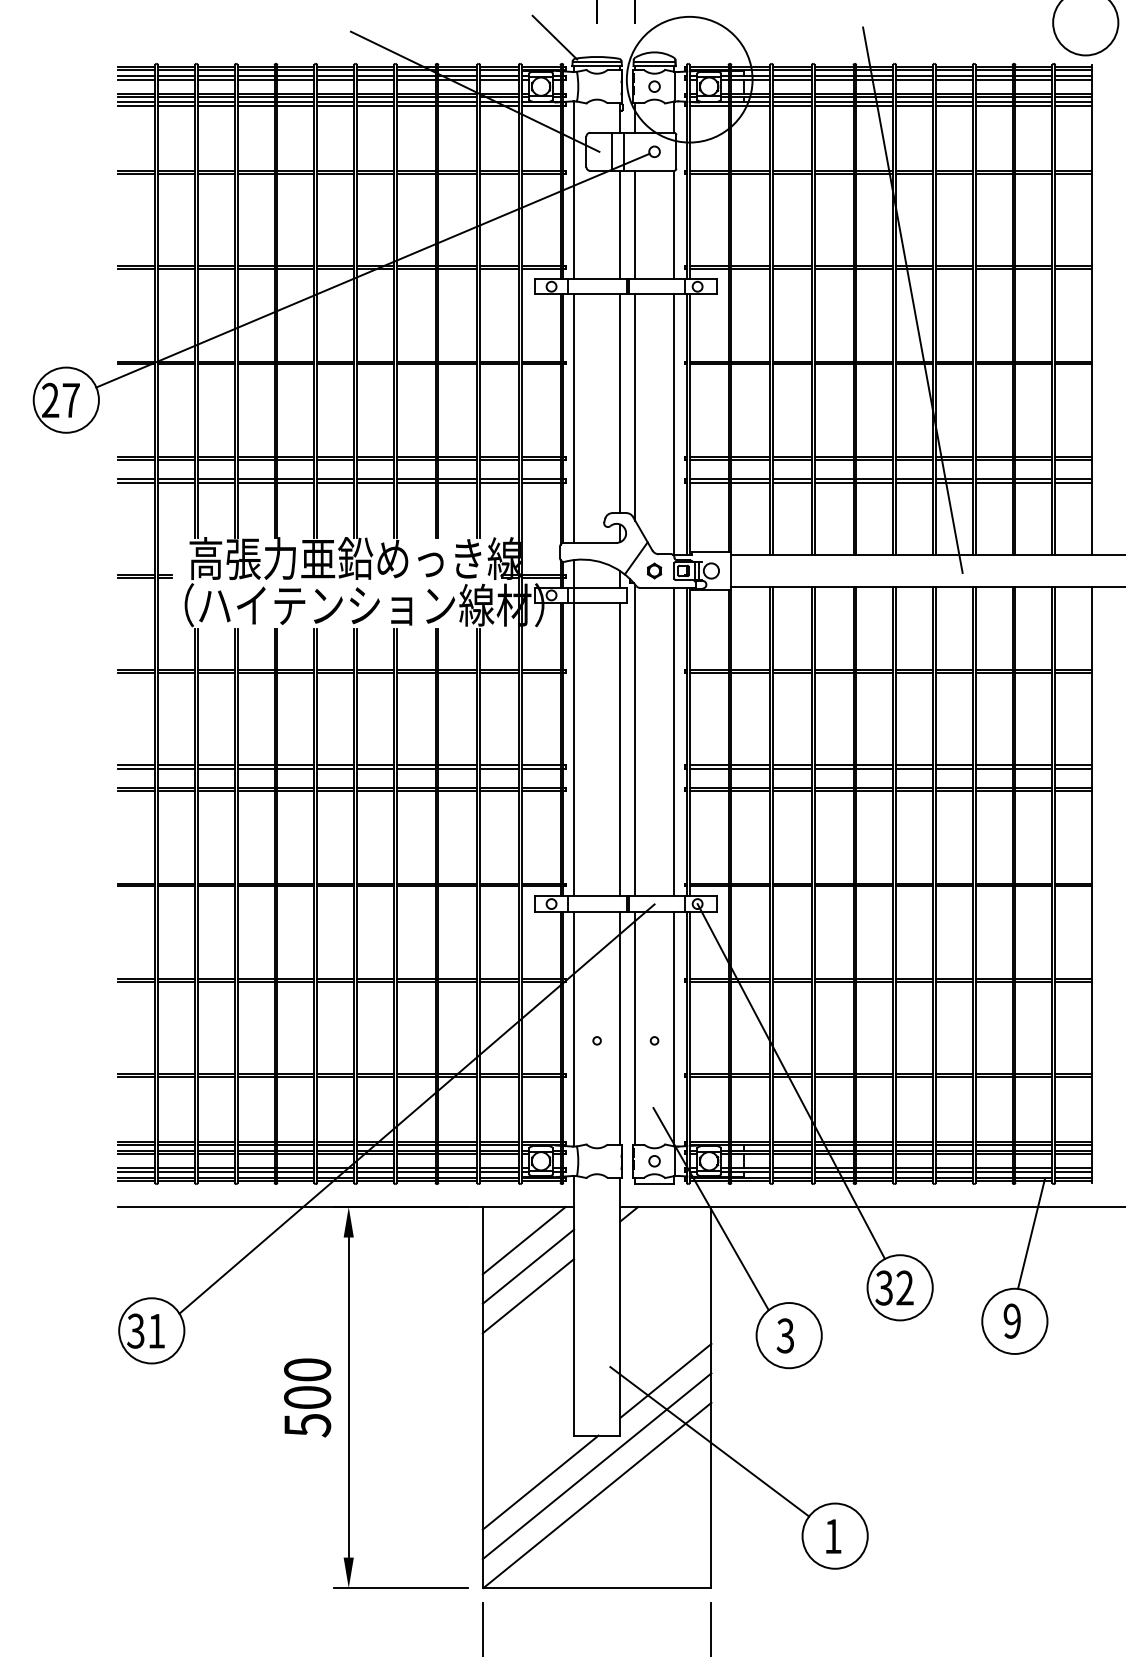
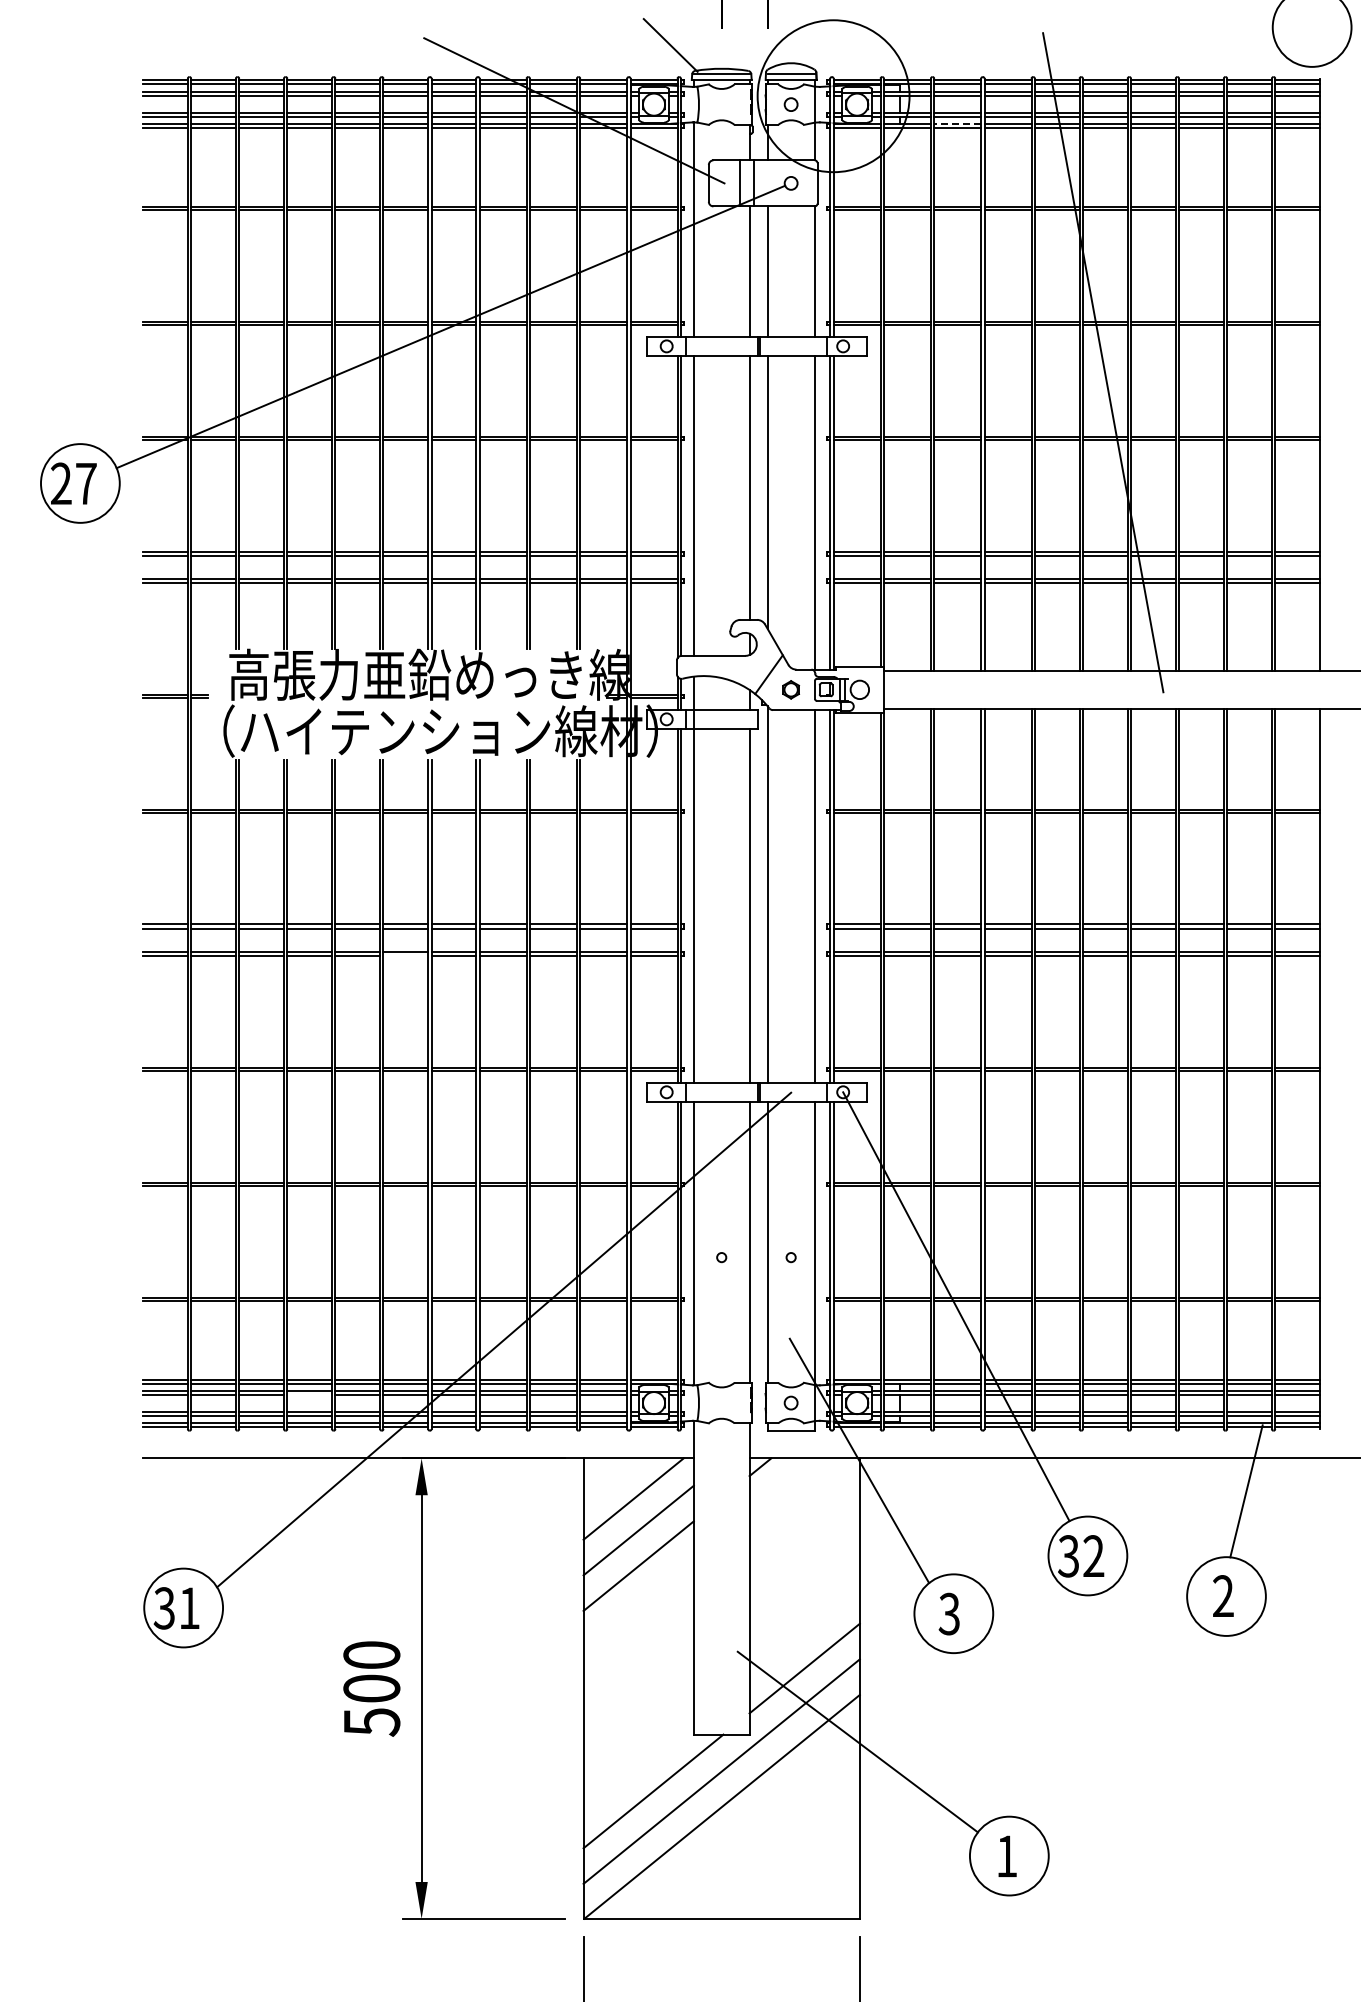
line: (792, 102) -> (957, 123), solid -> dashed
line: (335, 791) -> (405, 956), removed
line: (255, 1154) -> (309, 1394), removed
text: (1012, 1321) -> (1223, 1596), 9 -> 2

